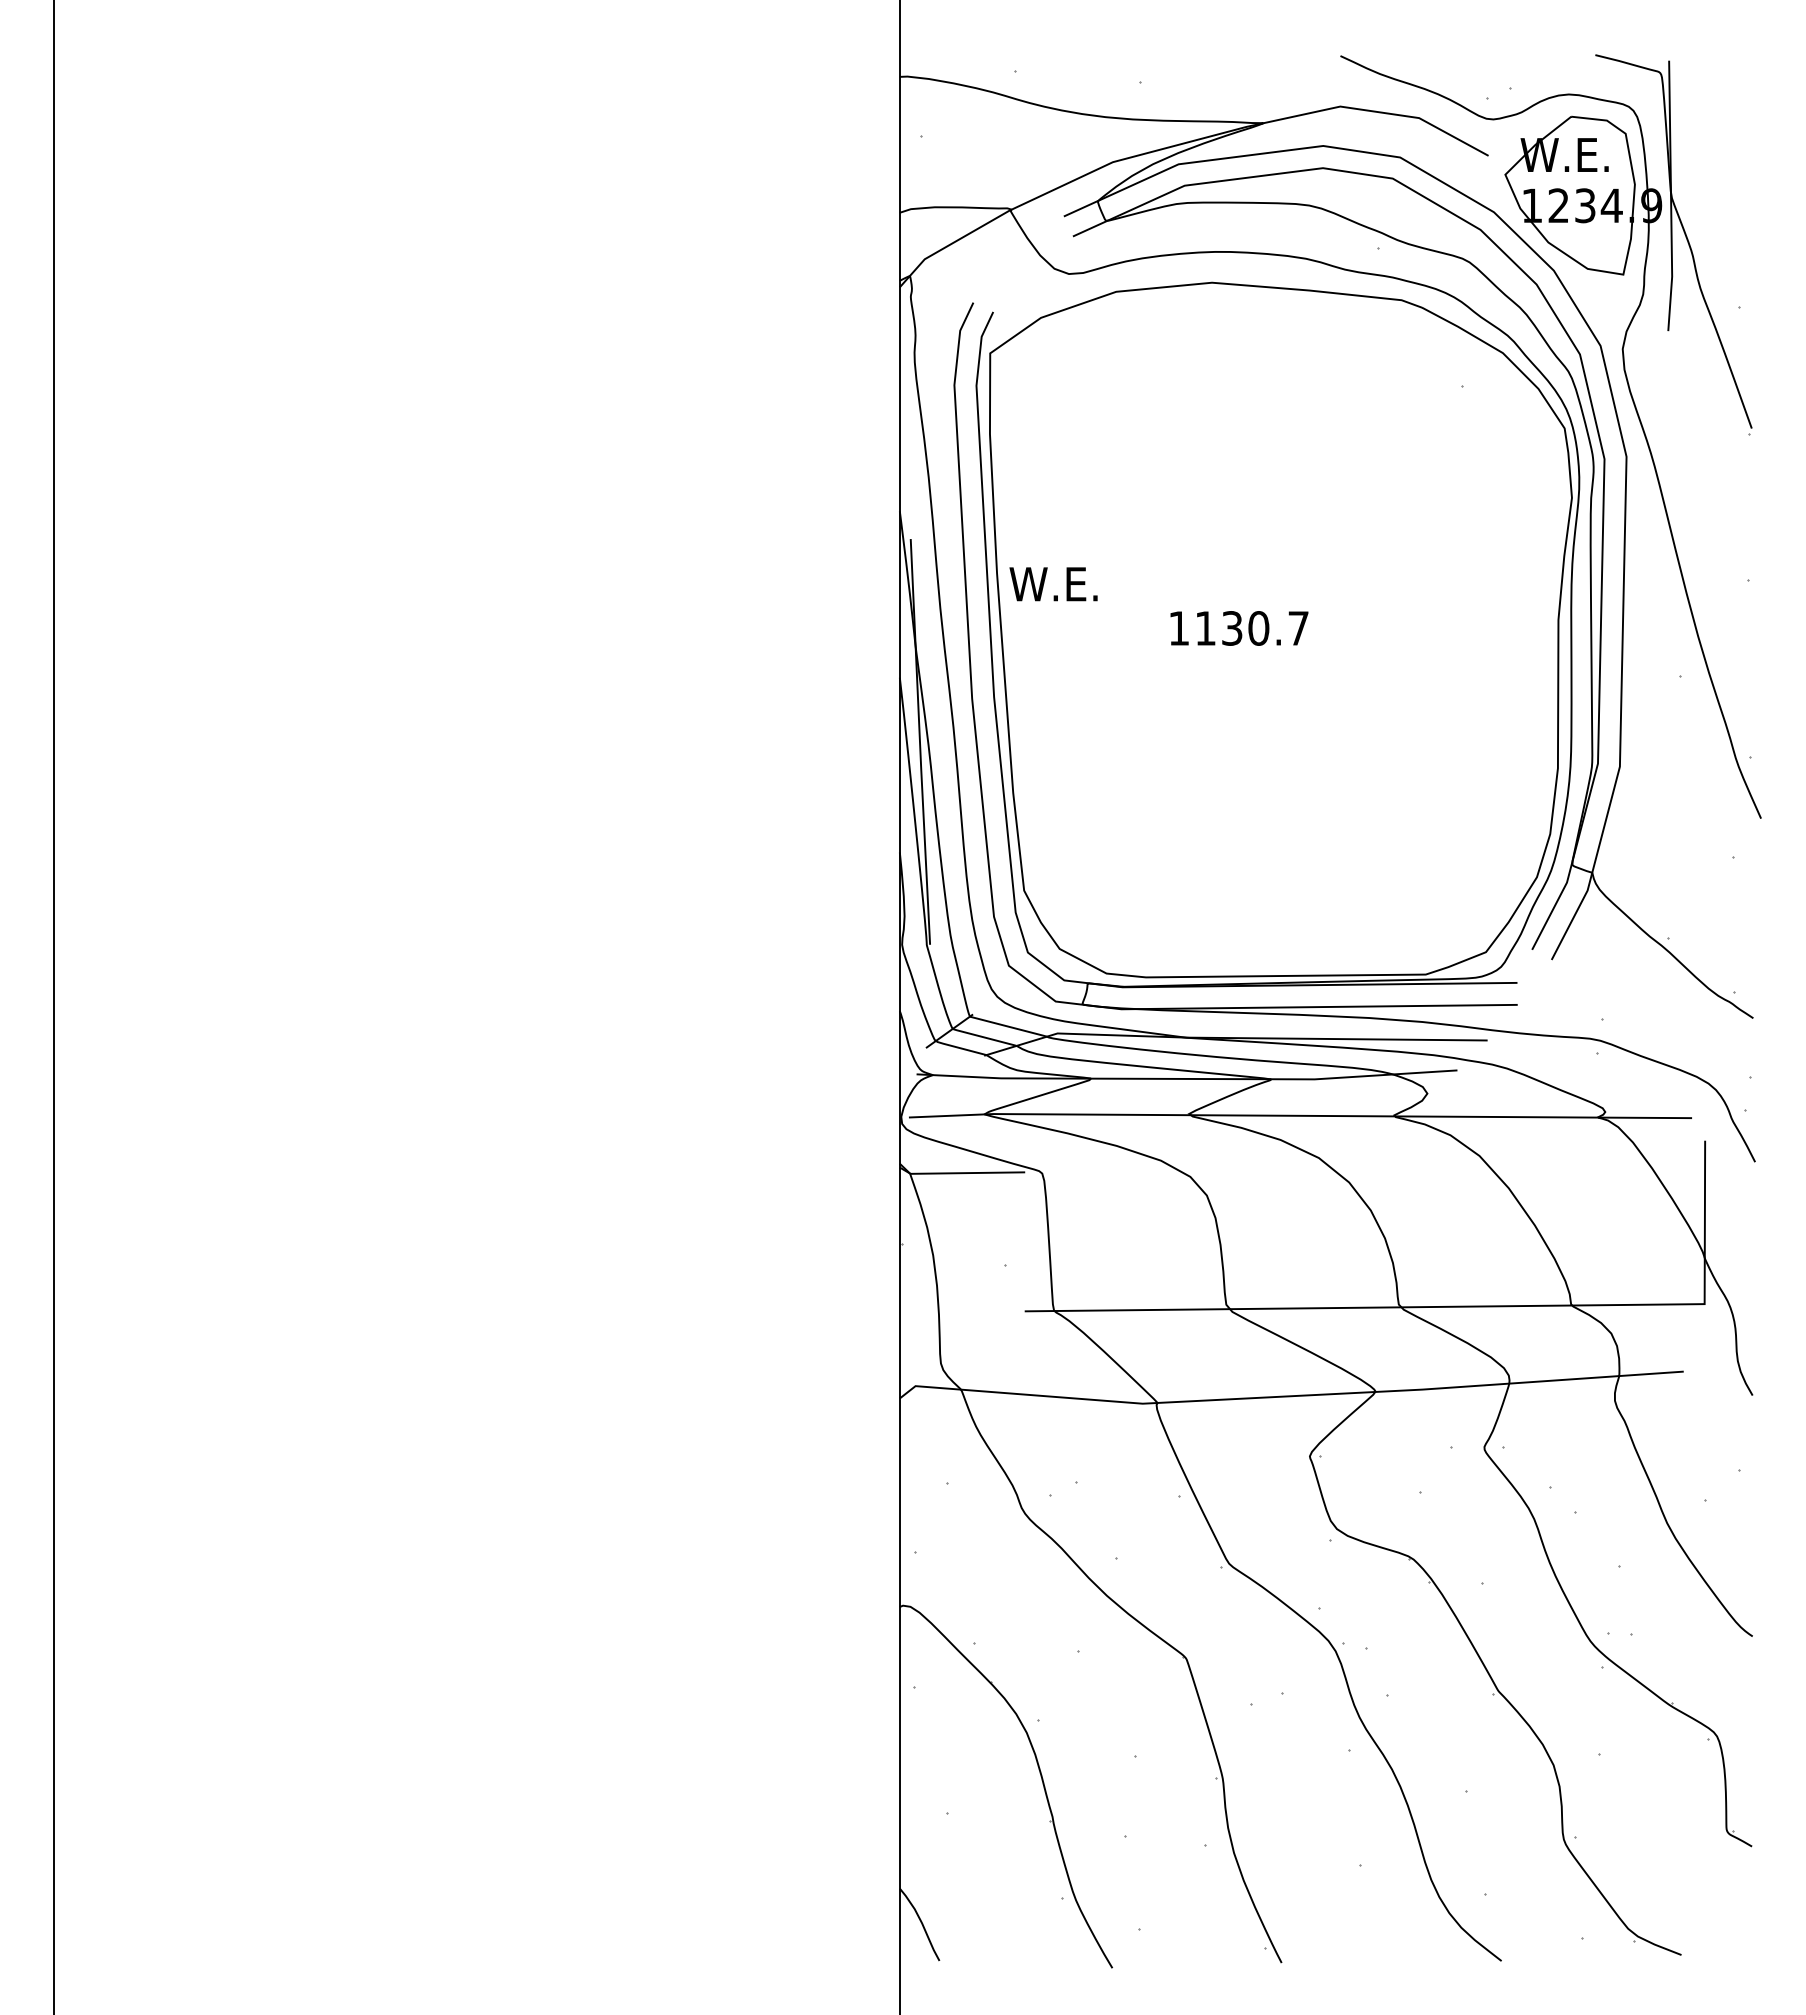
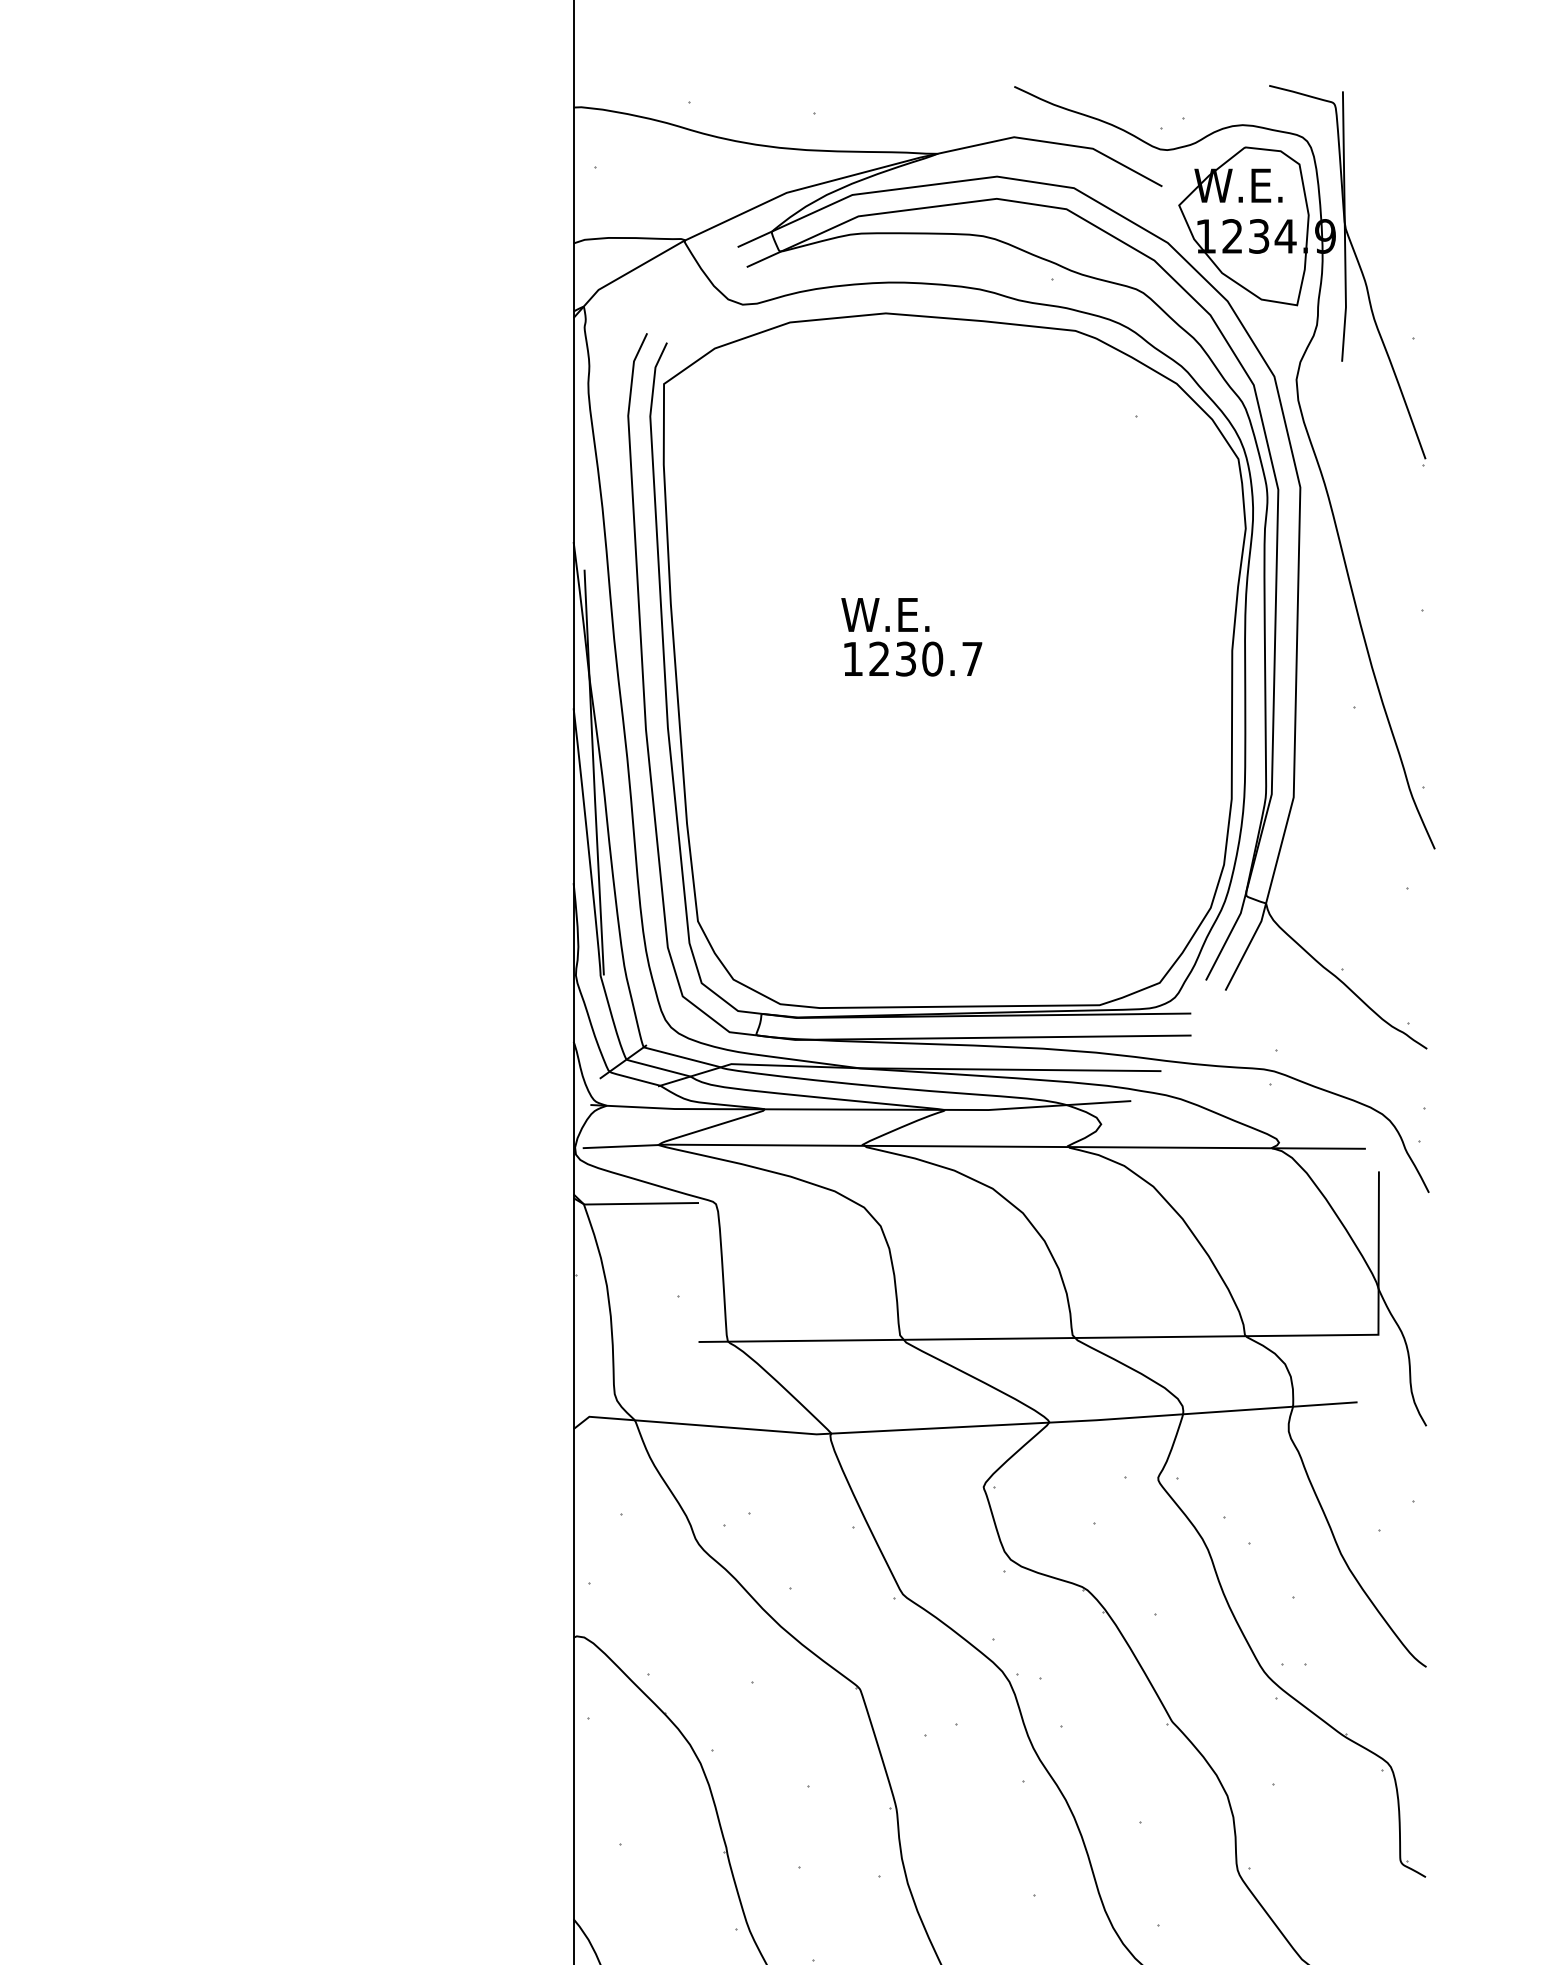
text: (1053, 584) -> (885, 615), moved
text: (1205, 628) -> (879, 659), 1130.7 -> 1230.7

